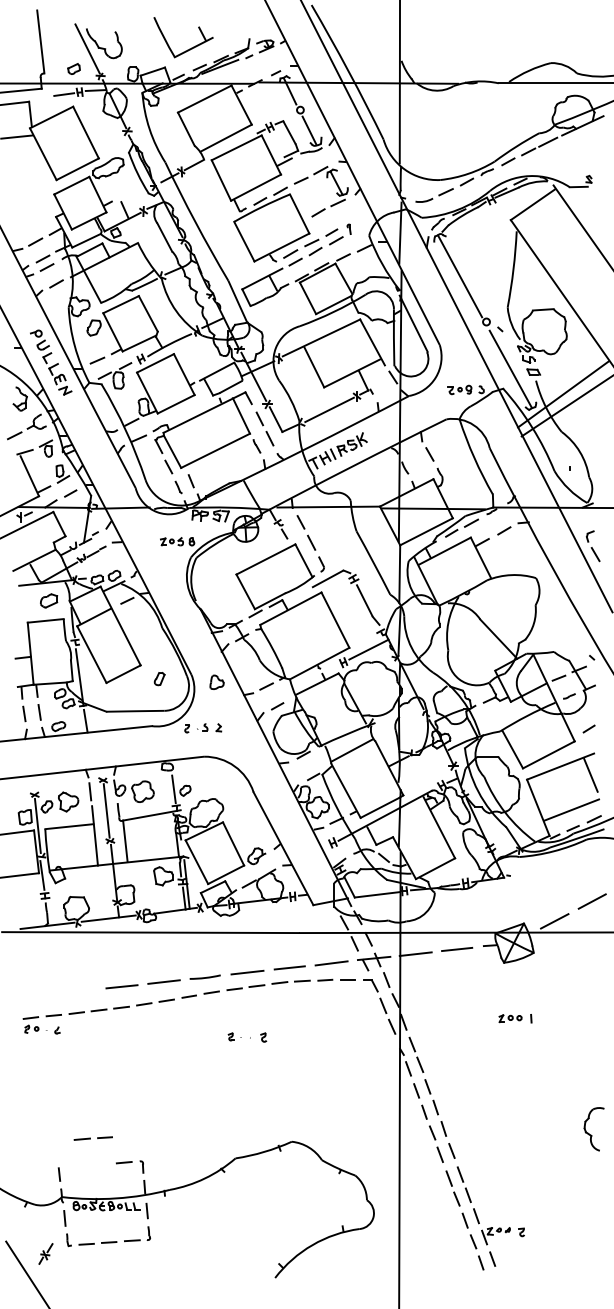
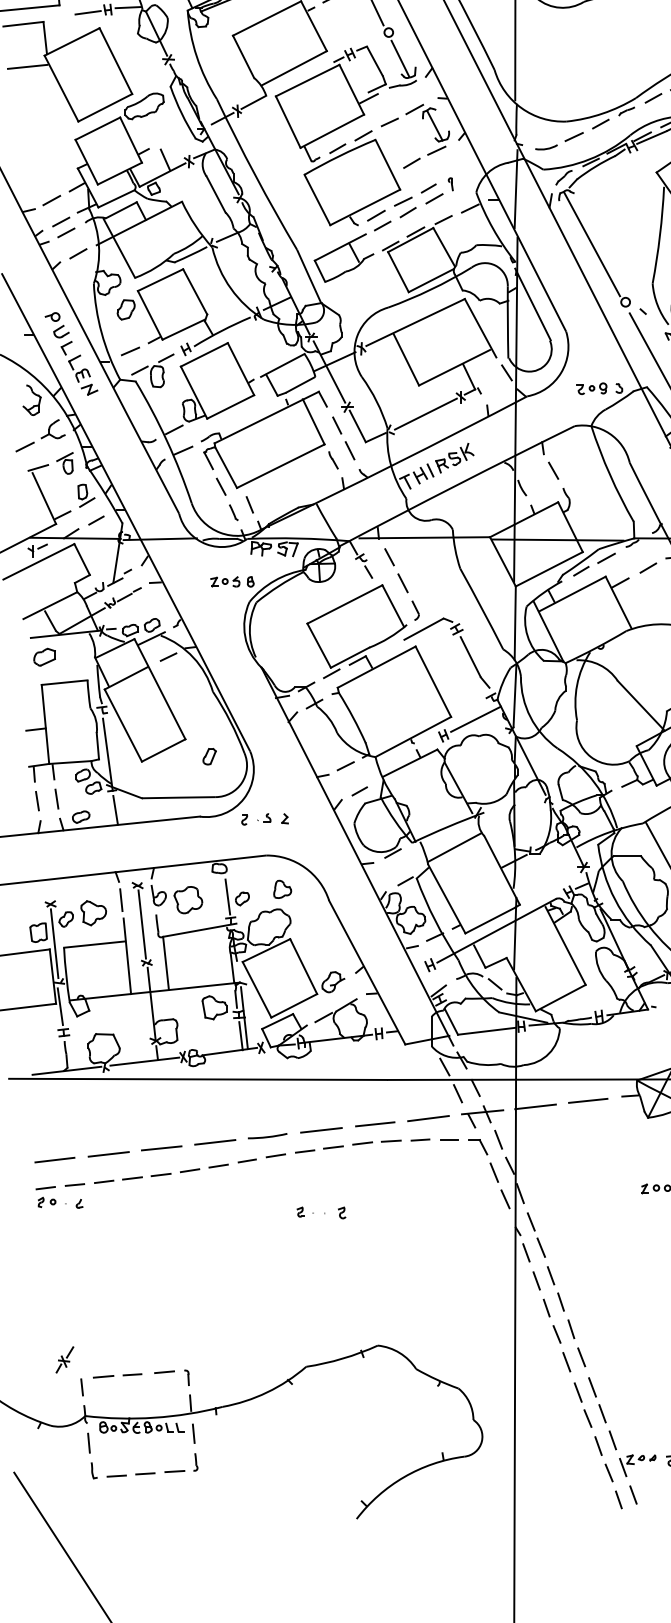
part: (49, 600) -> (45, 656), moved
part: (216, 681) -> (281, 888), moved
line: (80, 991) -> (108, 1154), added
line: (37, 995) -> (54, 1159), added
line: (90, 1138) -> (113, 1375), moved
part: (45, 1253) -> (64, 1359), moved

